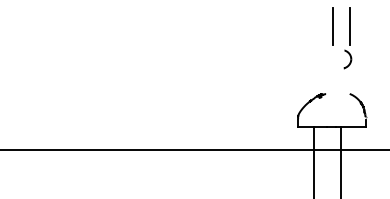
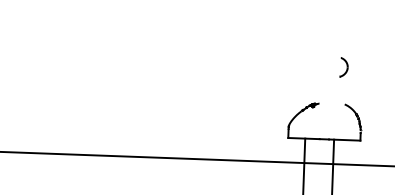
line: (333, 25) -> (330, 30), removed
line: (349, 25) -> (347, 31), removed

